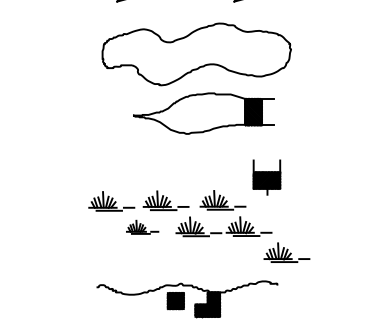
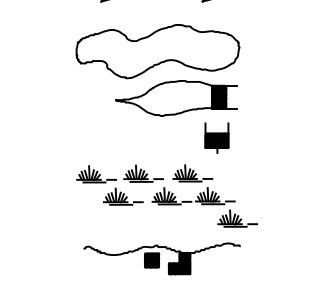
part: (196, 54) -> (157, 51), moved
part: (266, 177) -> (216, 138), moved
part: (142, 227) -> (123, 196), size x1.43
part: (286, 252) -> (237, 218), moved

